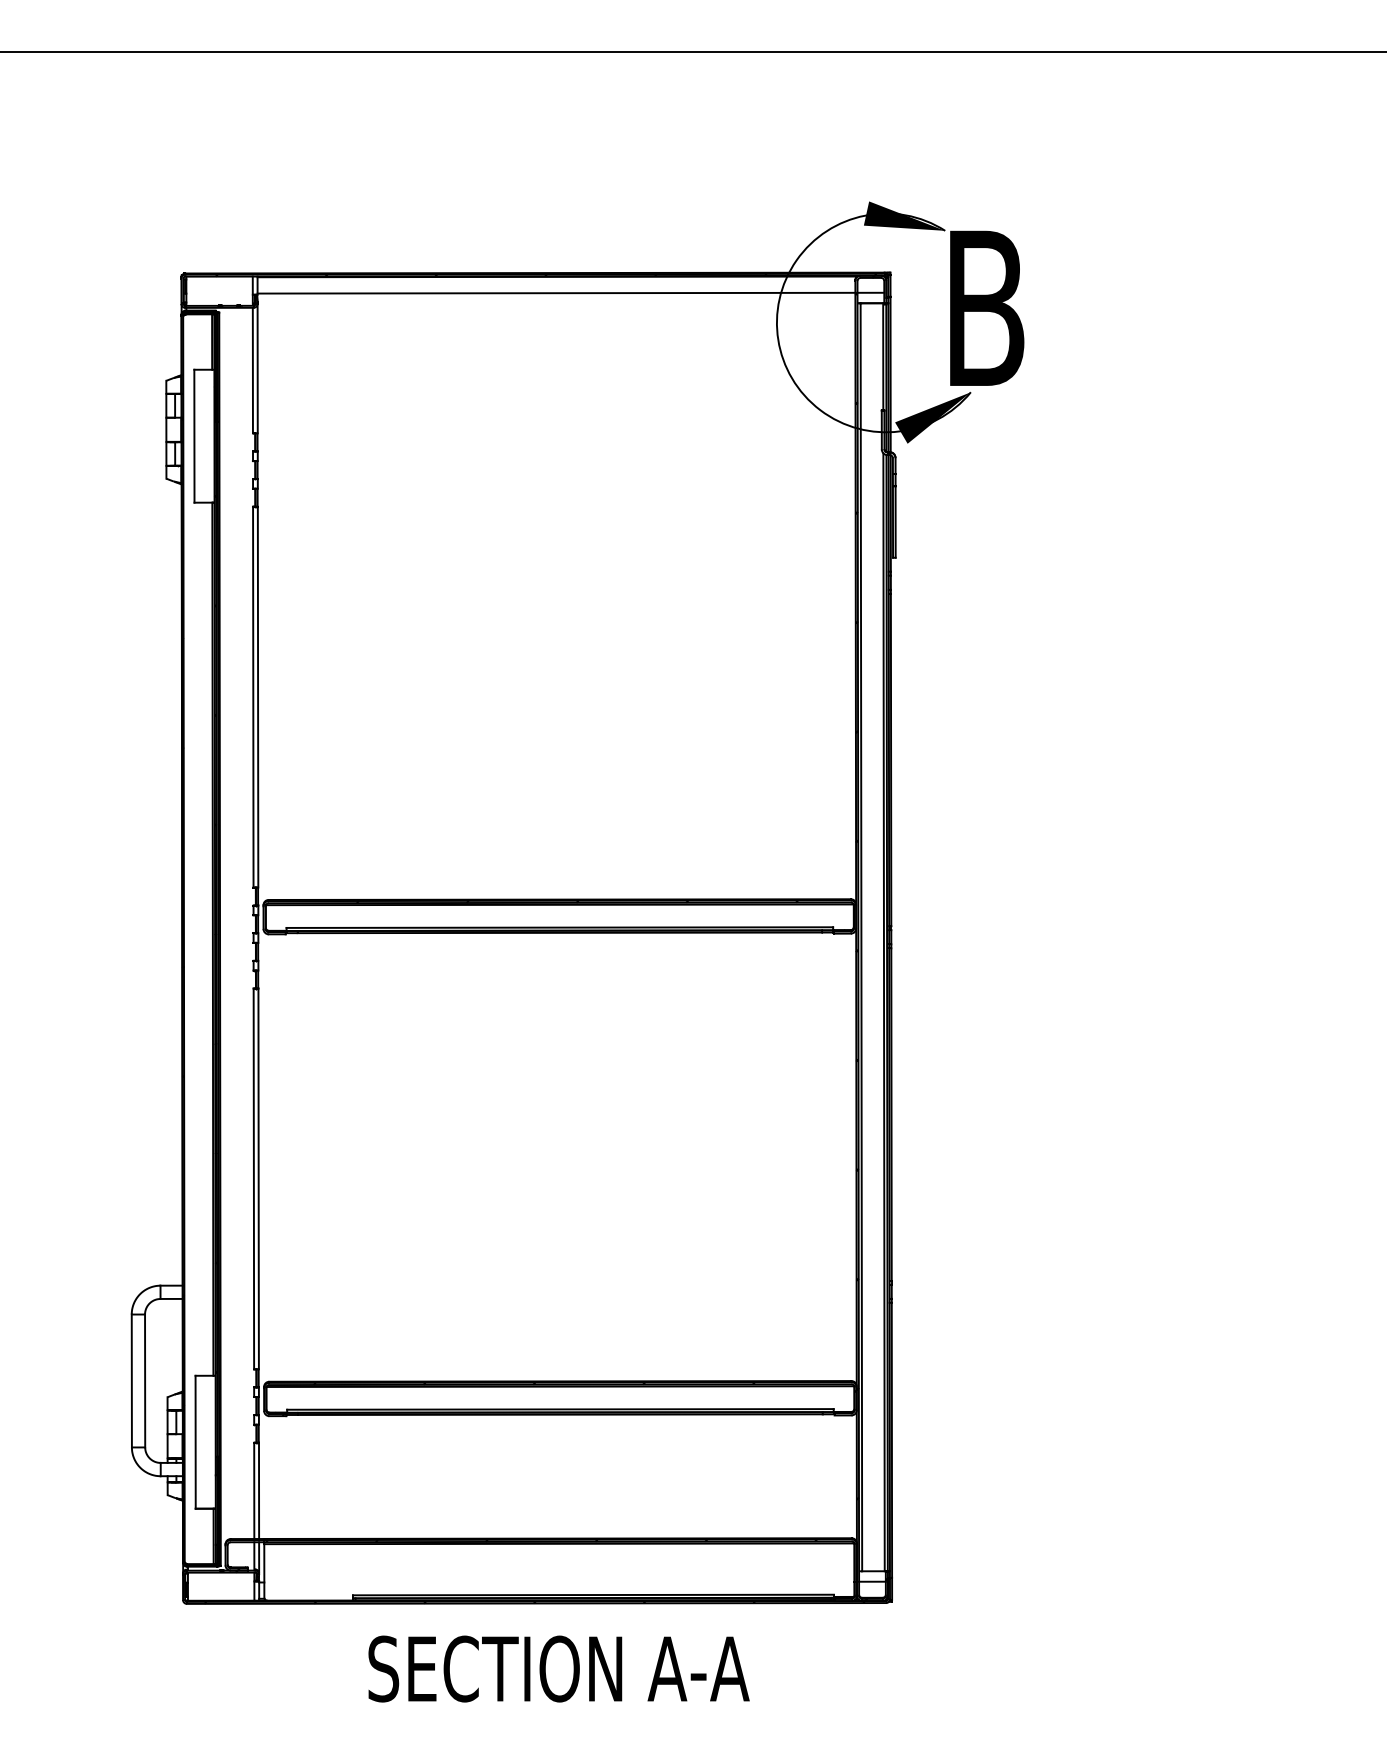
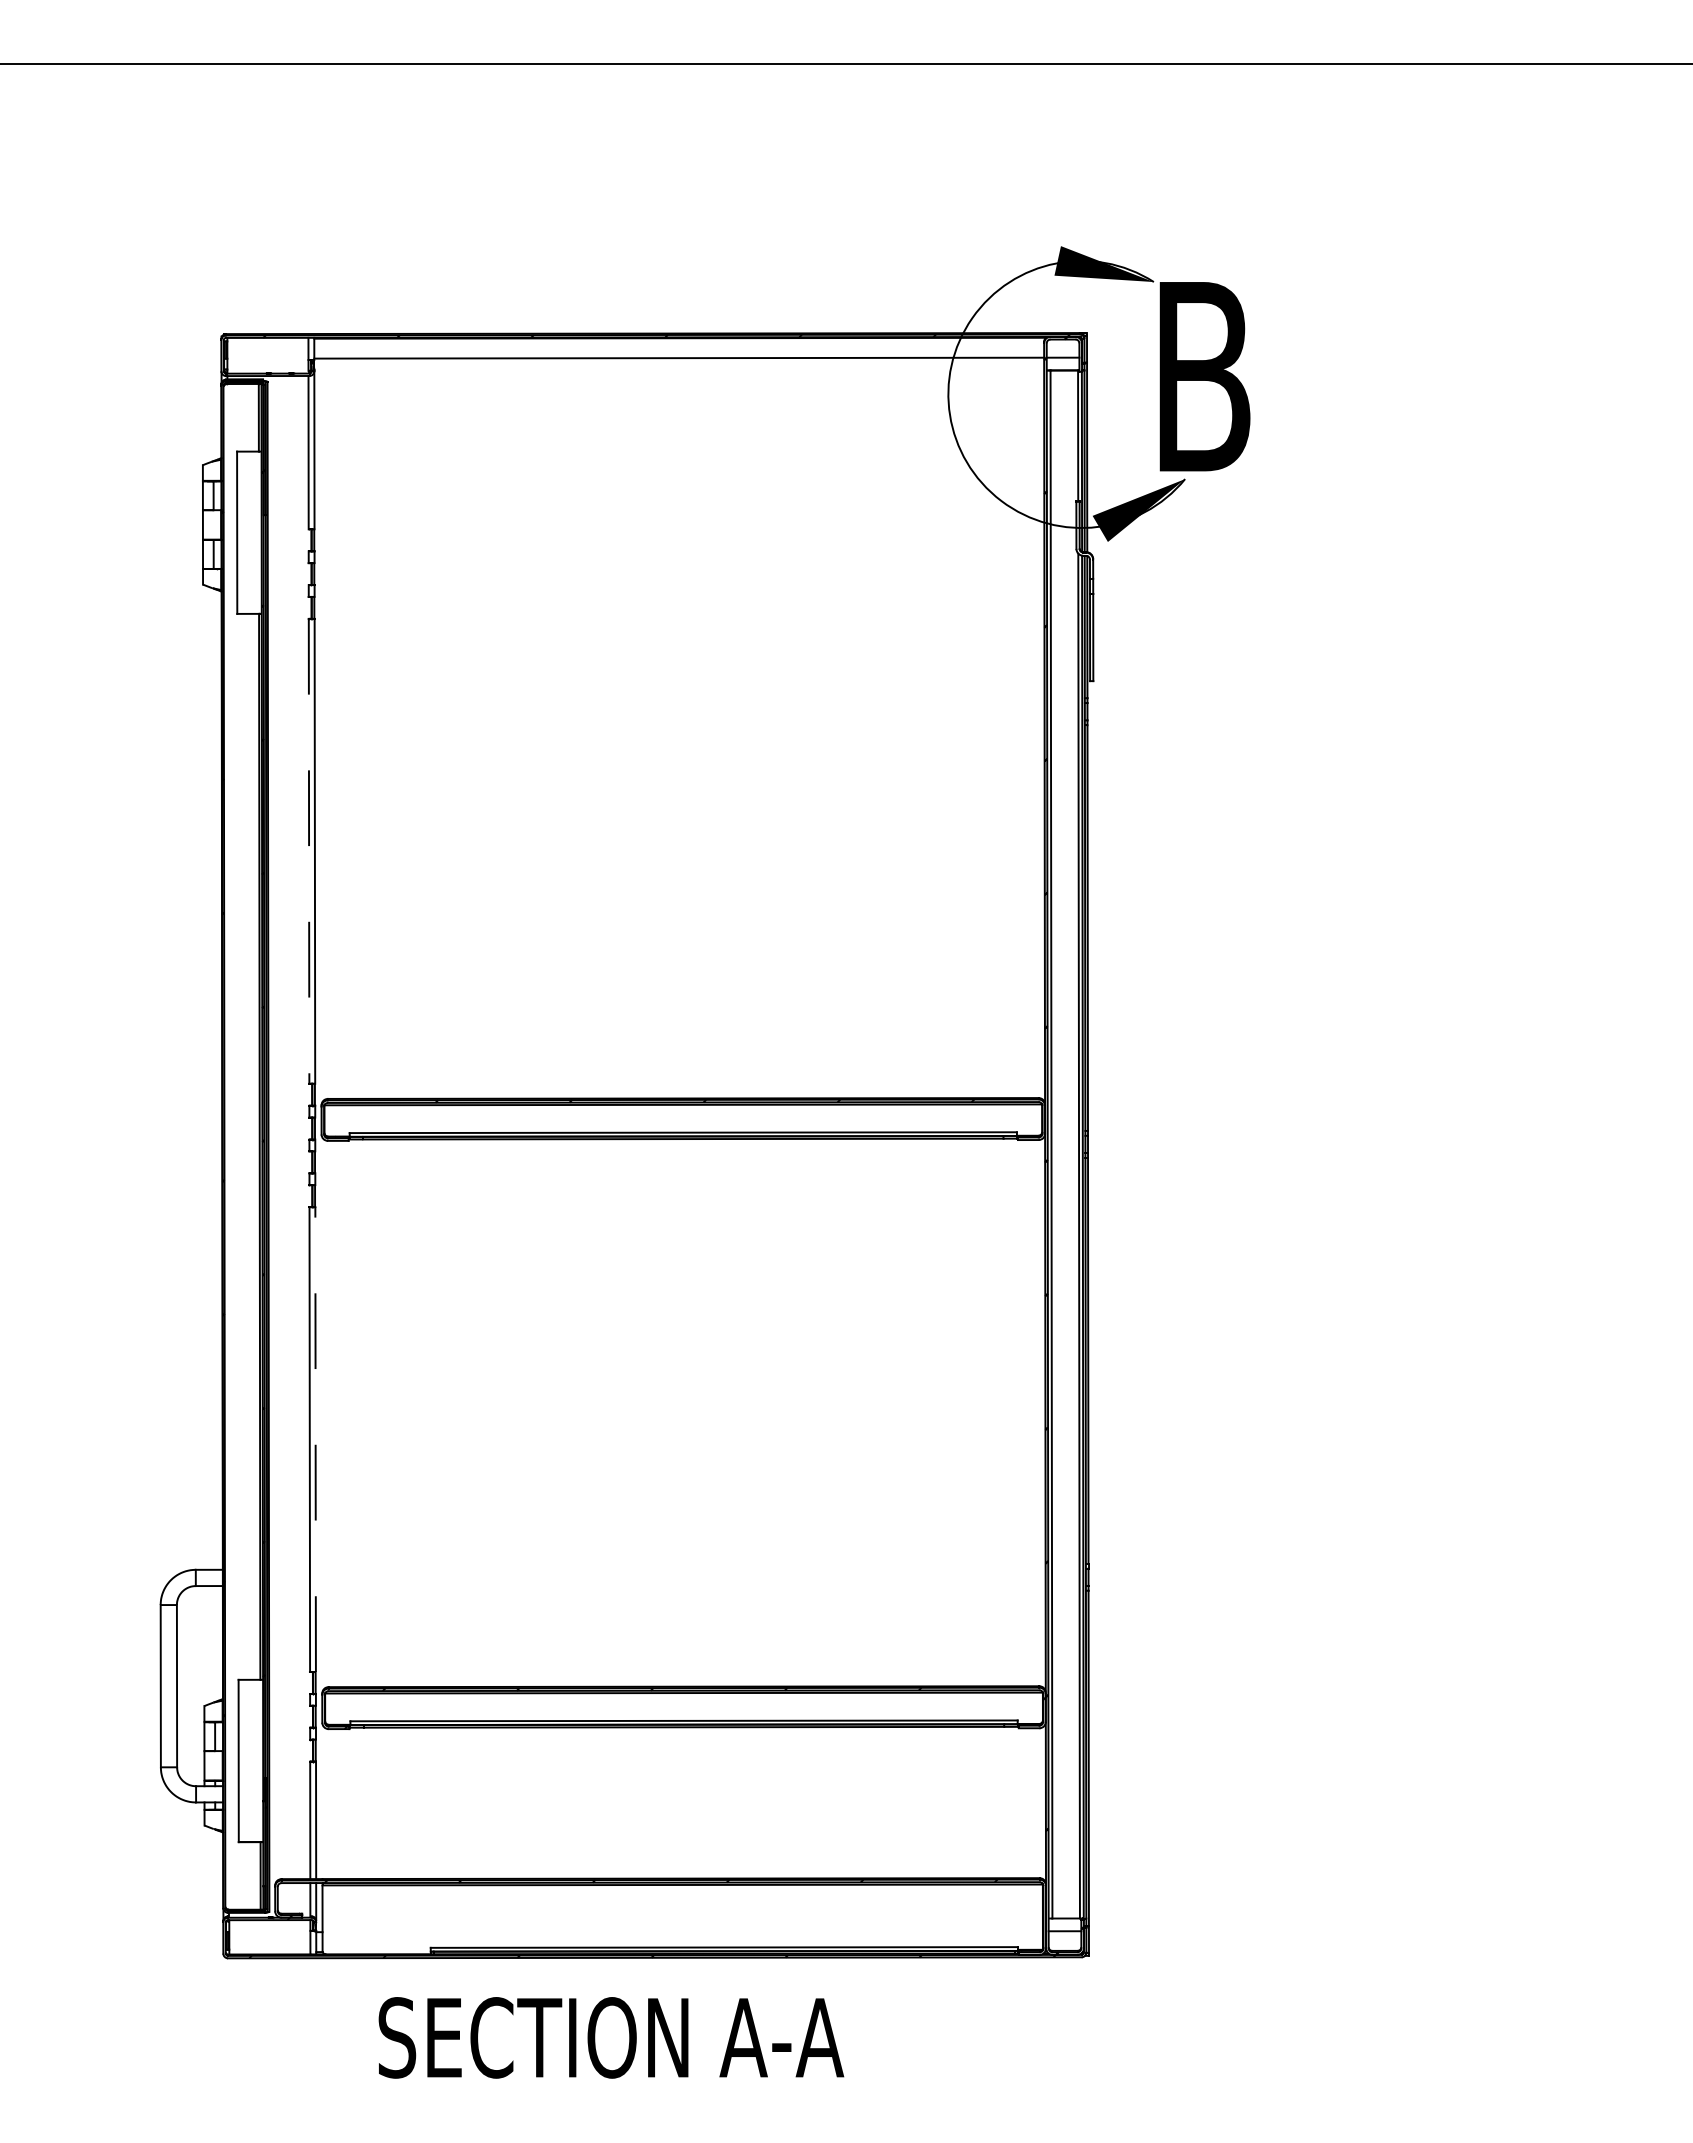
line: (253, 697) -> (309, 851), solid -> dashed
line: (258, 1178) -> (315, 1439), solid -> dashed
text: (559, 1668) -> (611, 2037), moved

